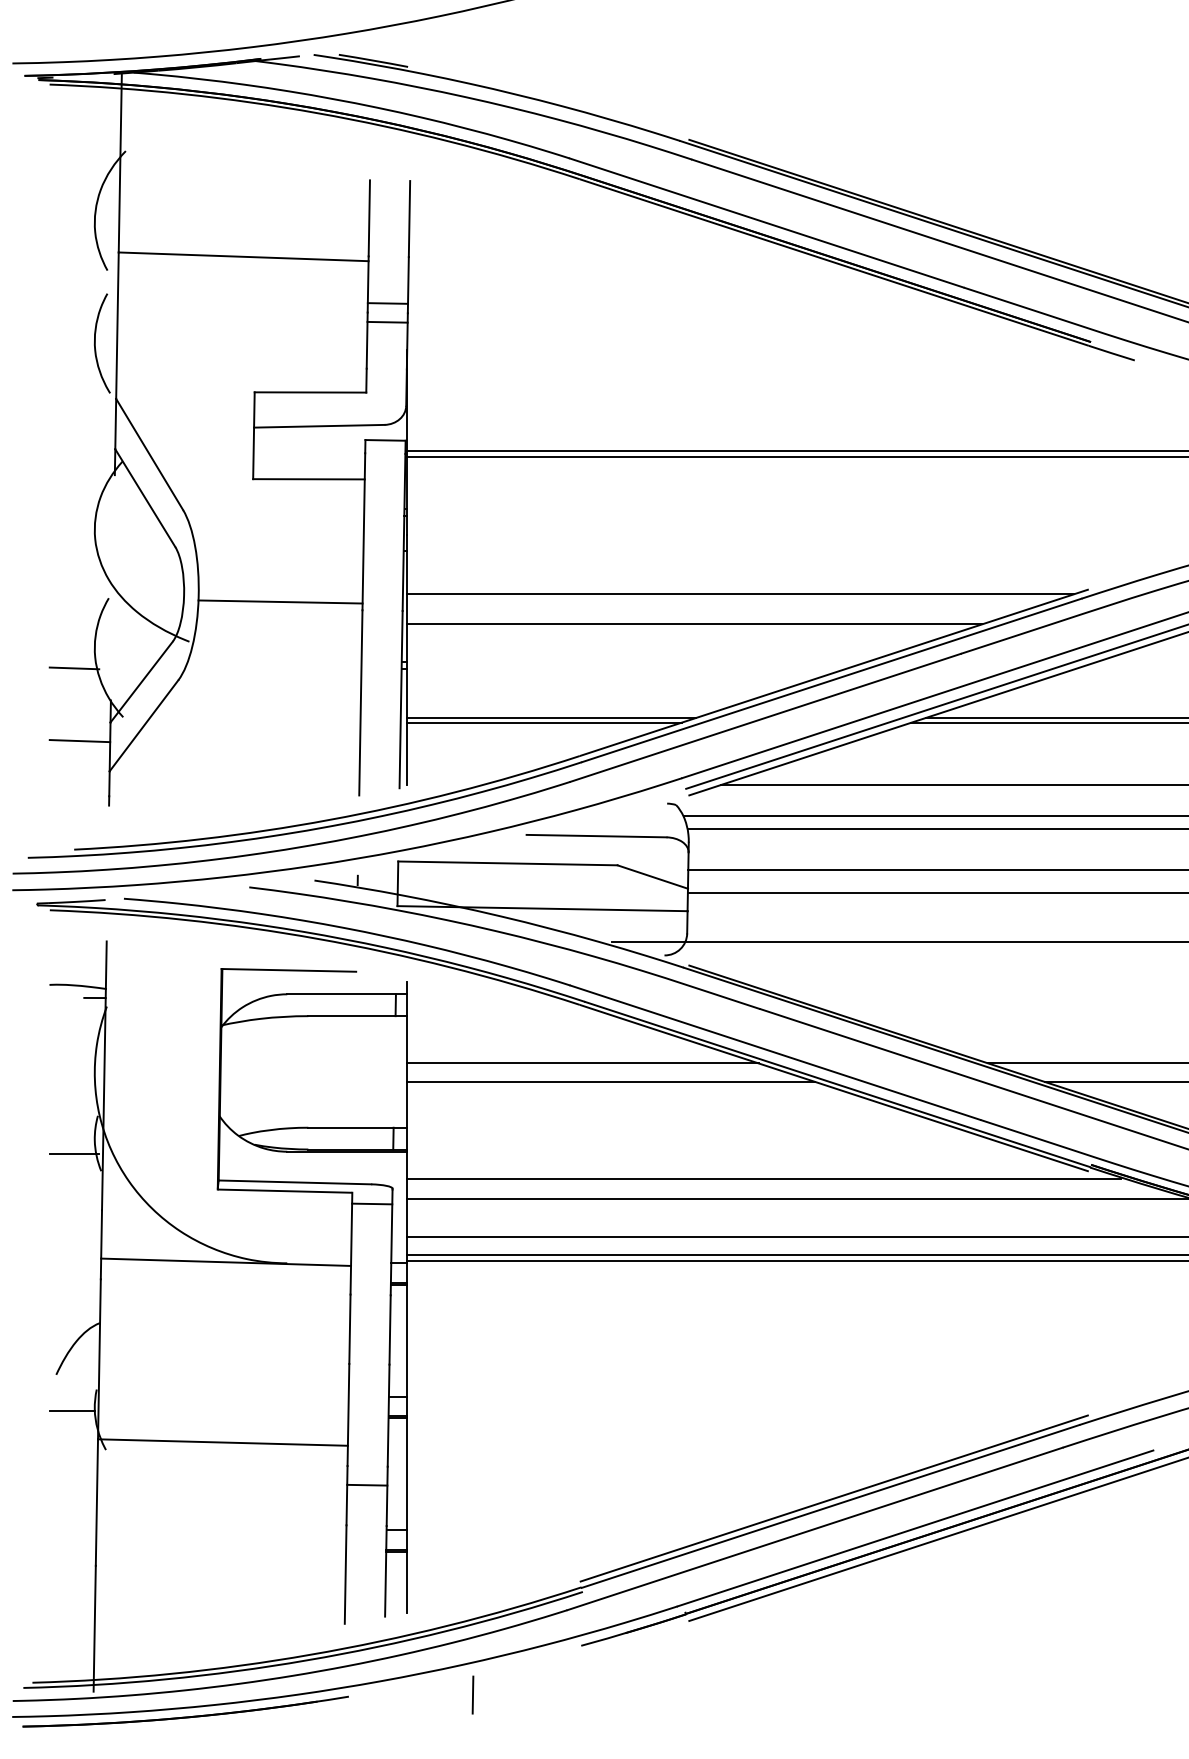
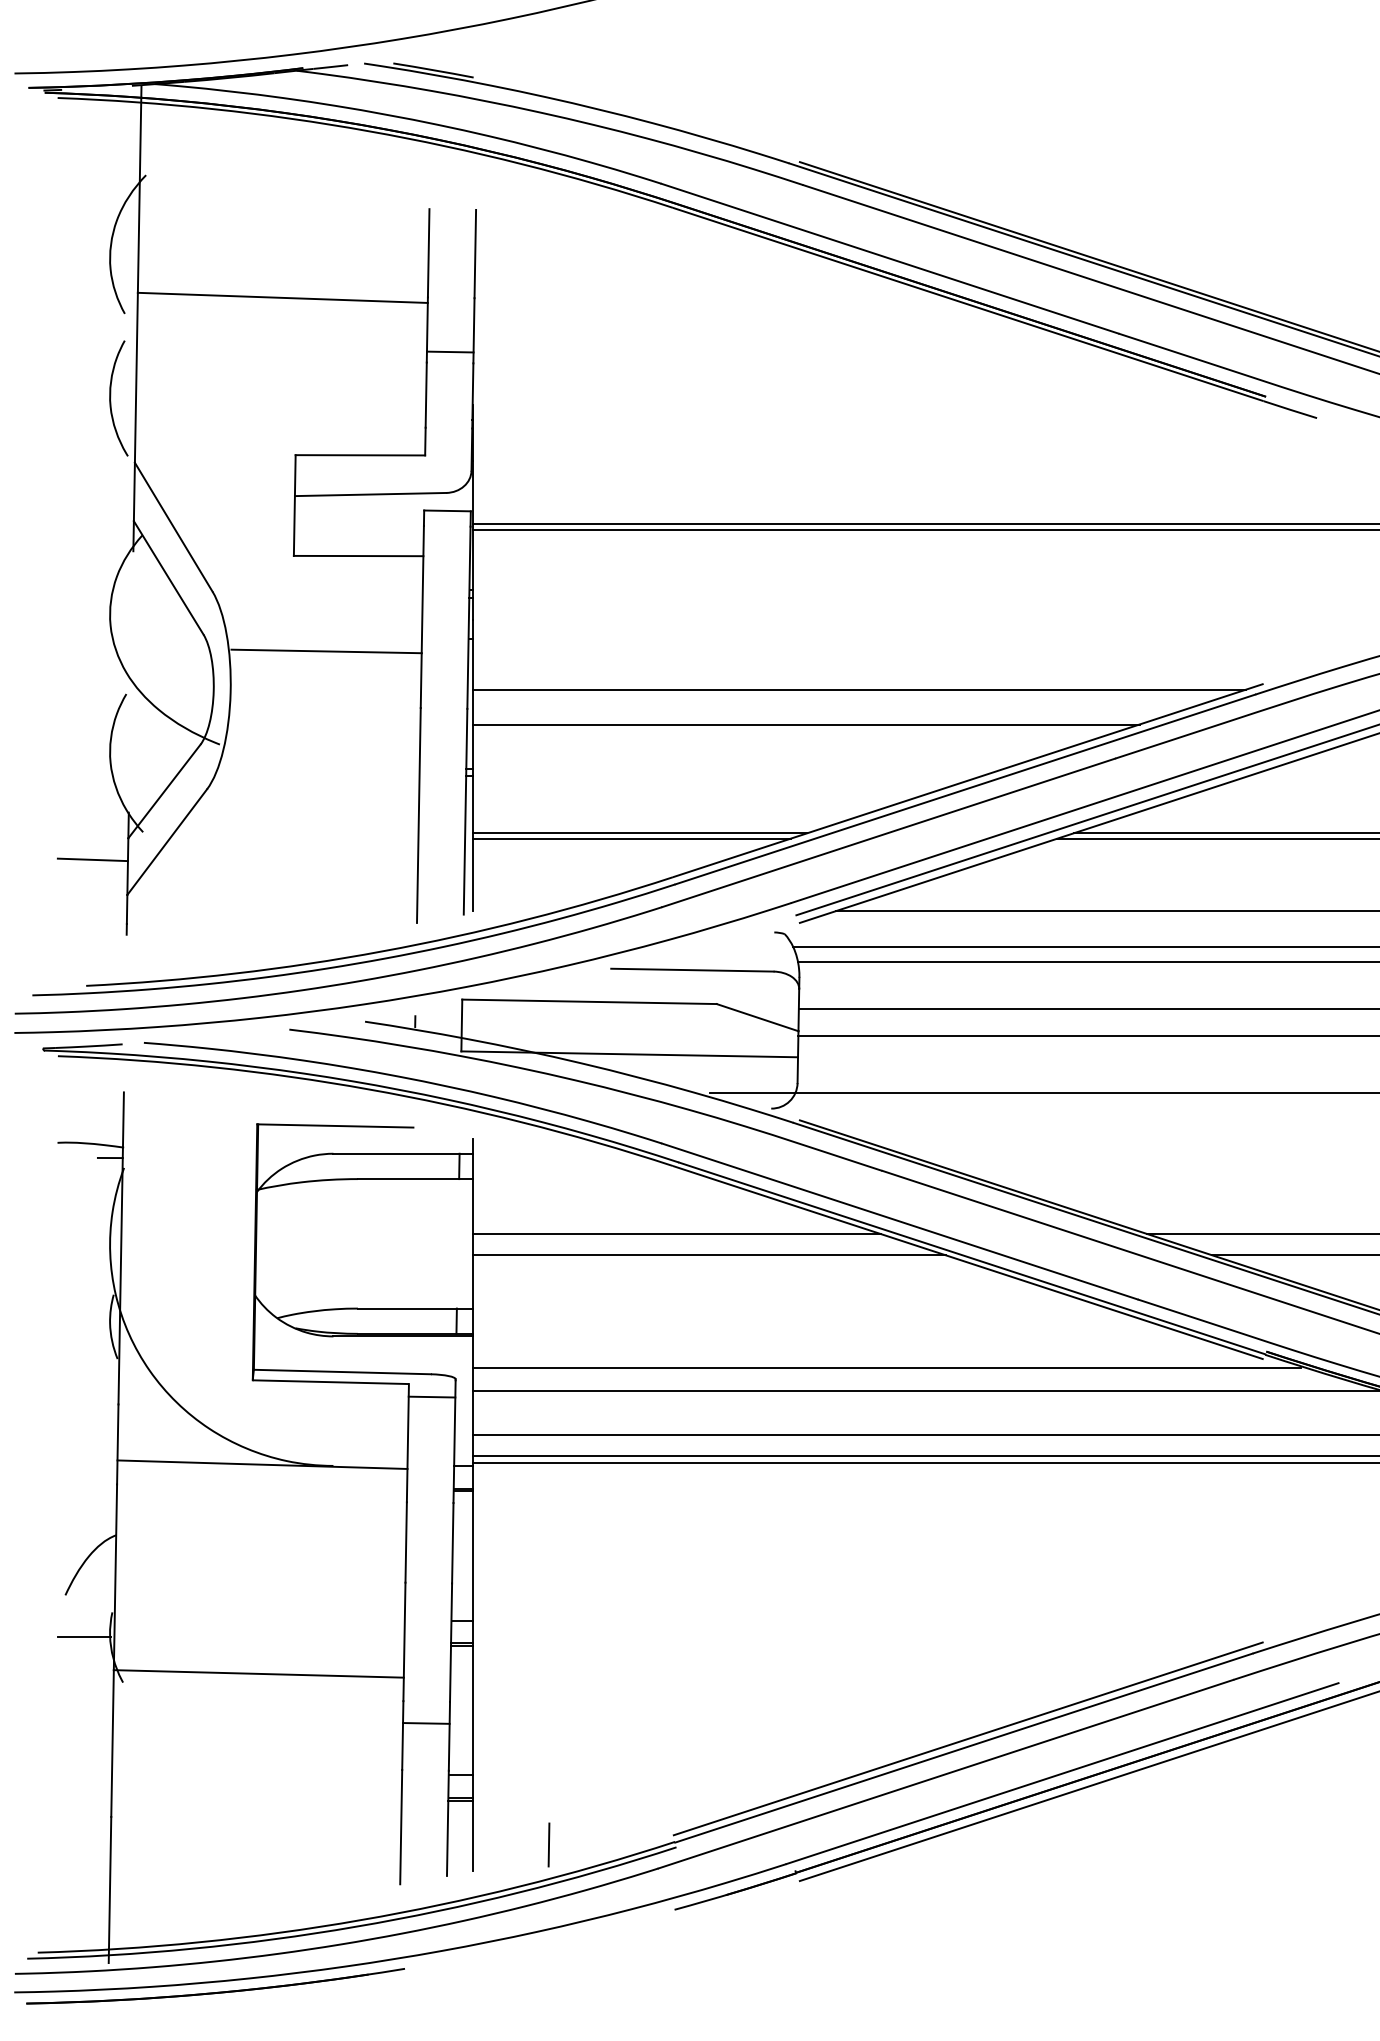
line: (387, 321) -> (449, 373), removed
line: (280, 602) -> (326, 651), moved
line: (74, 668) -> (86, 775), removed
line: (74, 1154) -> (86, 1339), removed
line: (472, 1694) -> (548, 1844), moved

